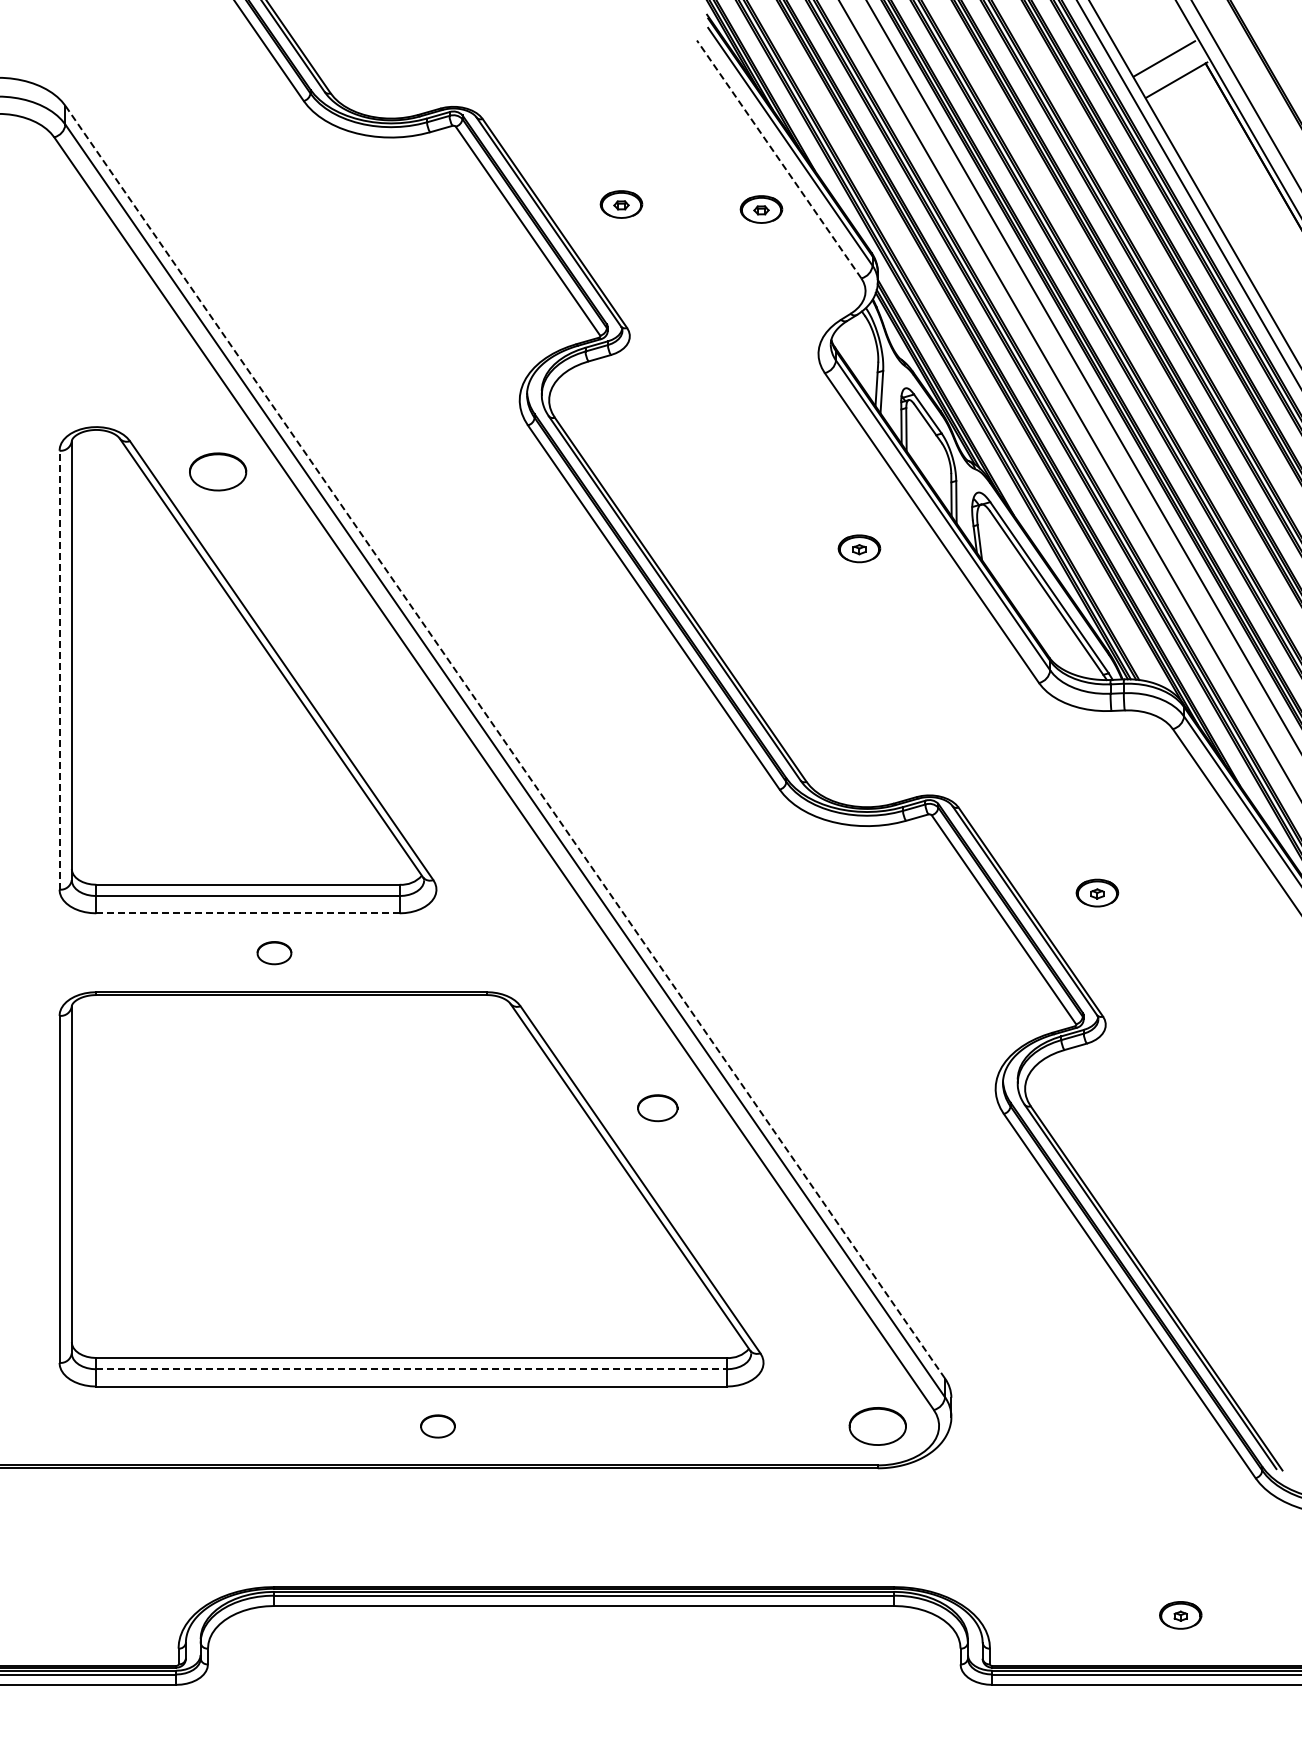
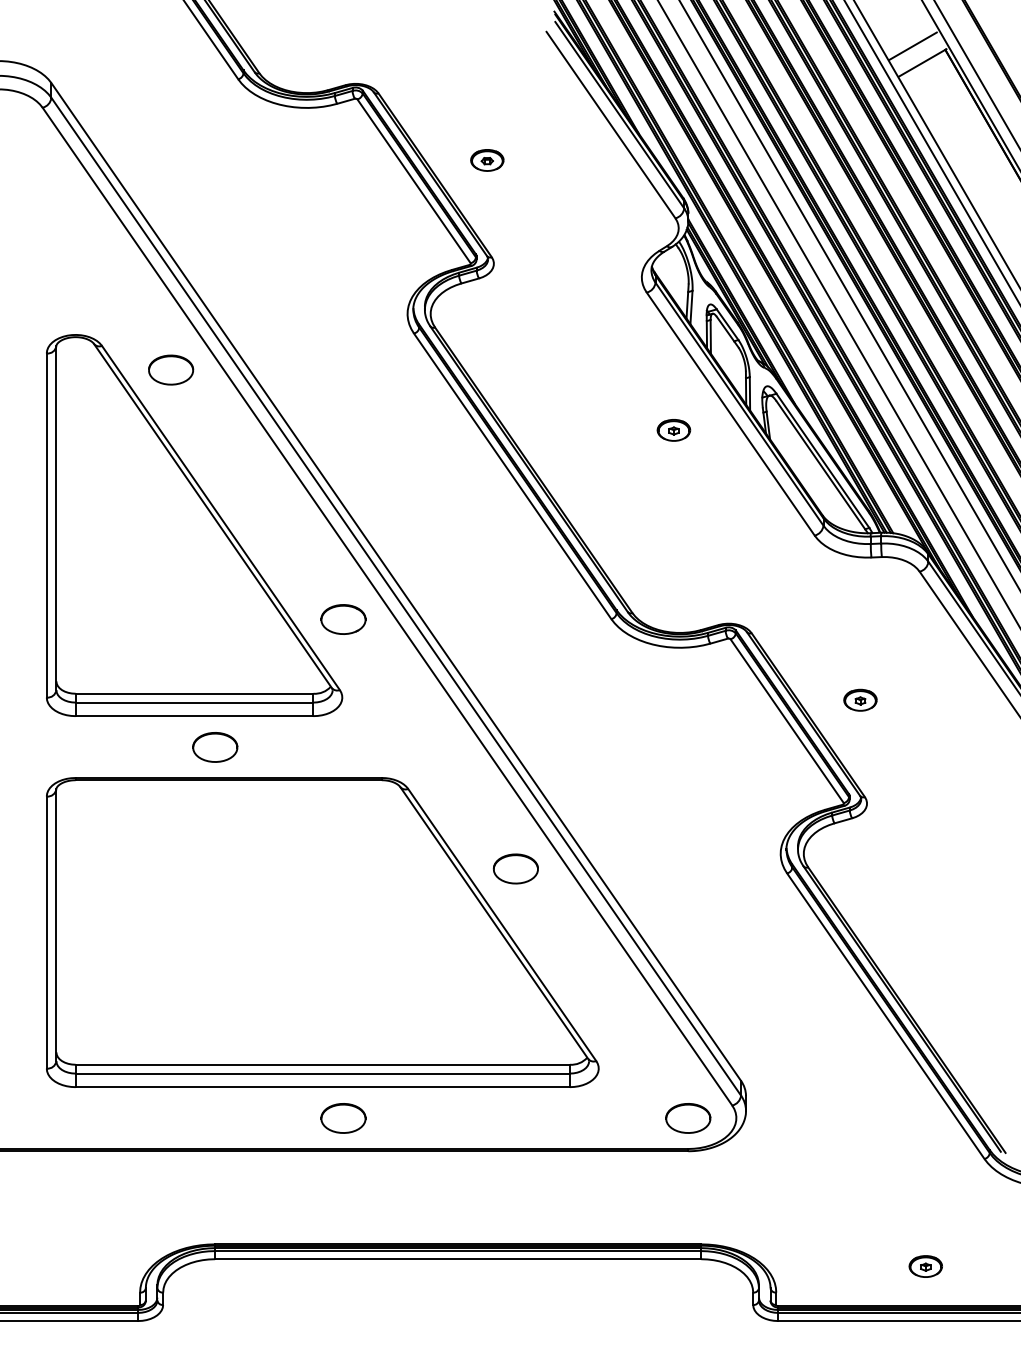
line: (779, 159) -> (611, 125), dashed -> solid
part: (761, 209) -> (597, 164), removed
line: (59, 669) -> (46, 524), dashed -> solid
line: (505, 742) -> (396, 582), dashed -> solid
part: (437, 789) -> (343, 619), added
line: (248, 913) -> (194, 716), dashed -> solid
part: (274, 952) -> (215, 746), size x1.67
part: (657, 1107) -> (515, 868), size x1.43
line: (412, 1369) -> (323, 1073), dashed -> solid
part: (437, 1426) -> (343, 1118), size x1.67

